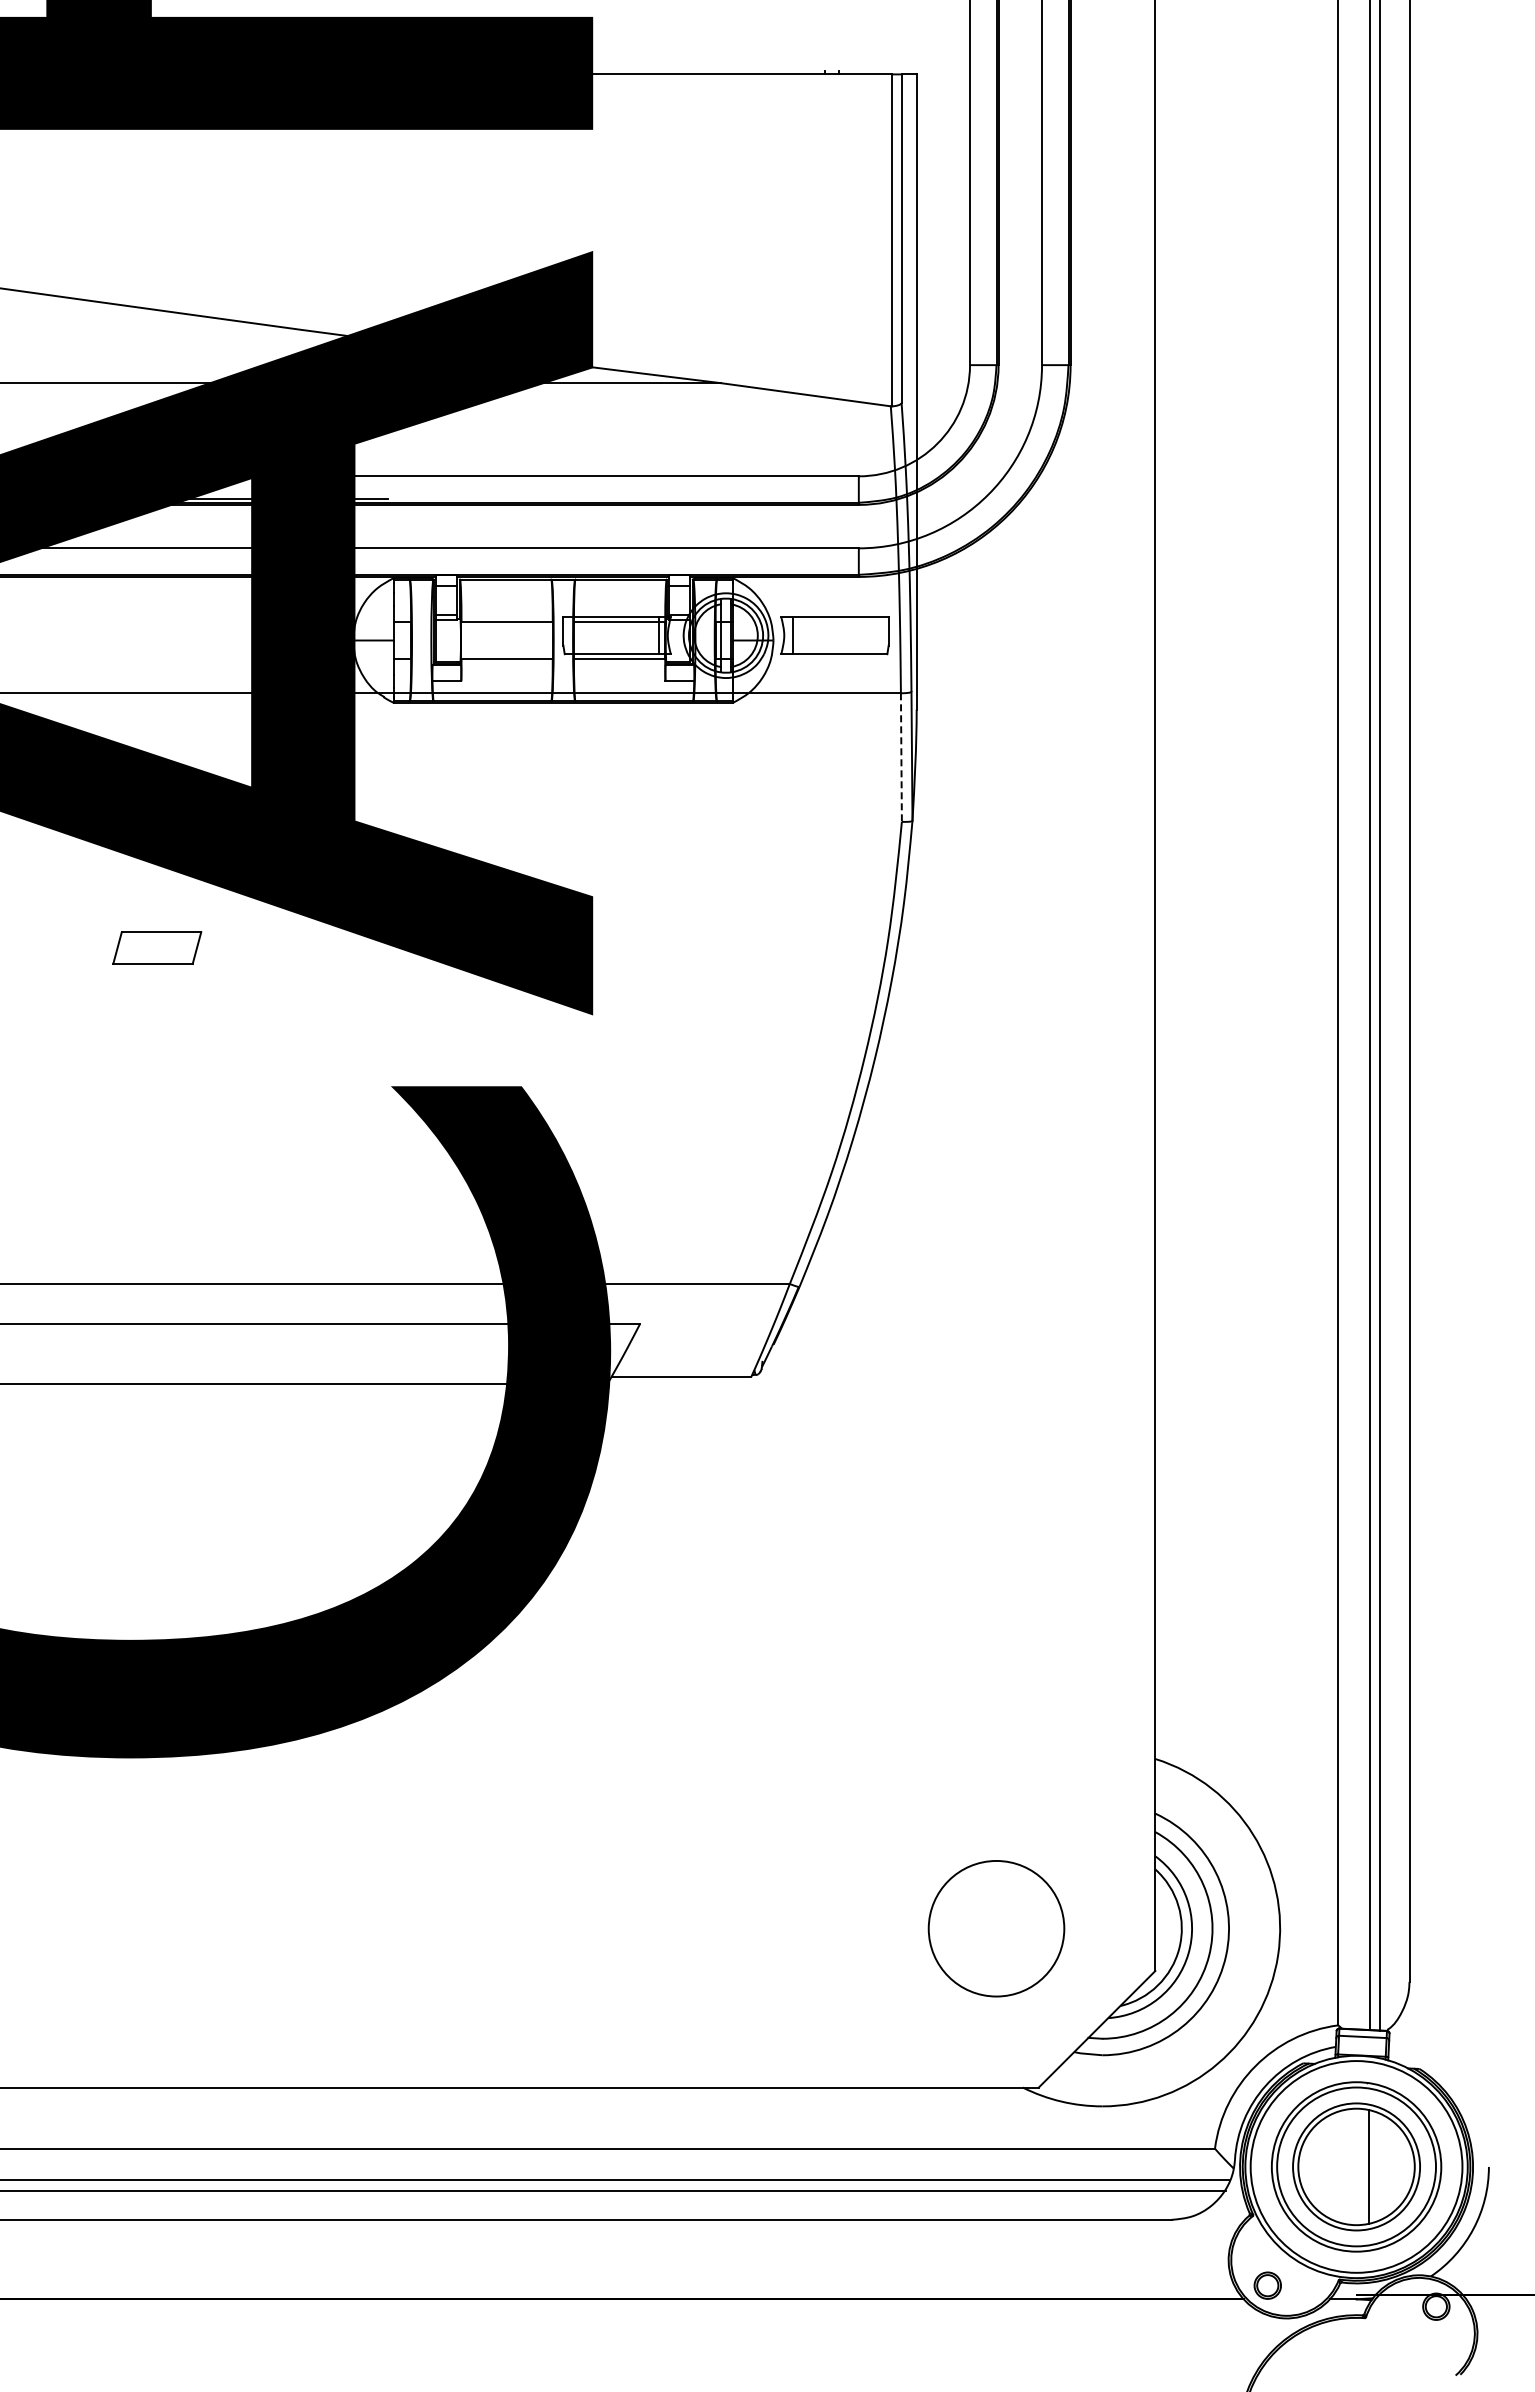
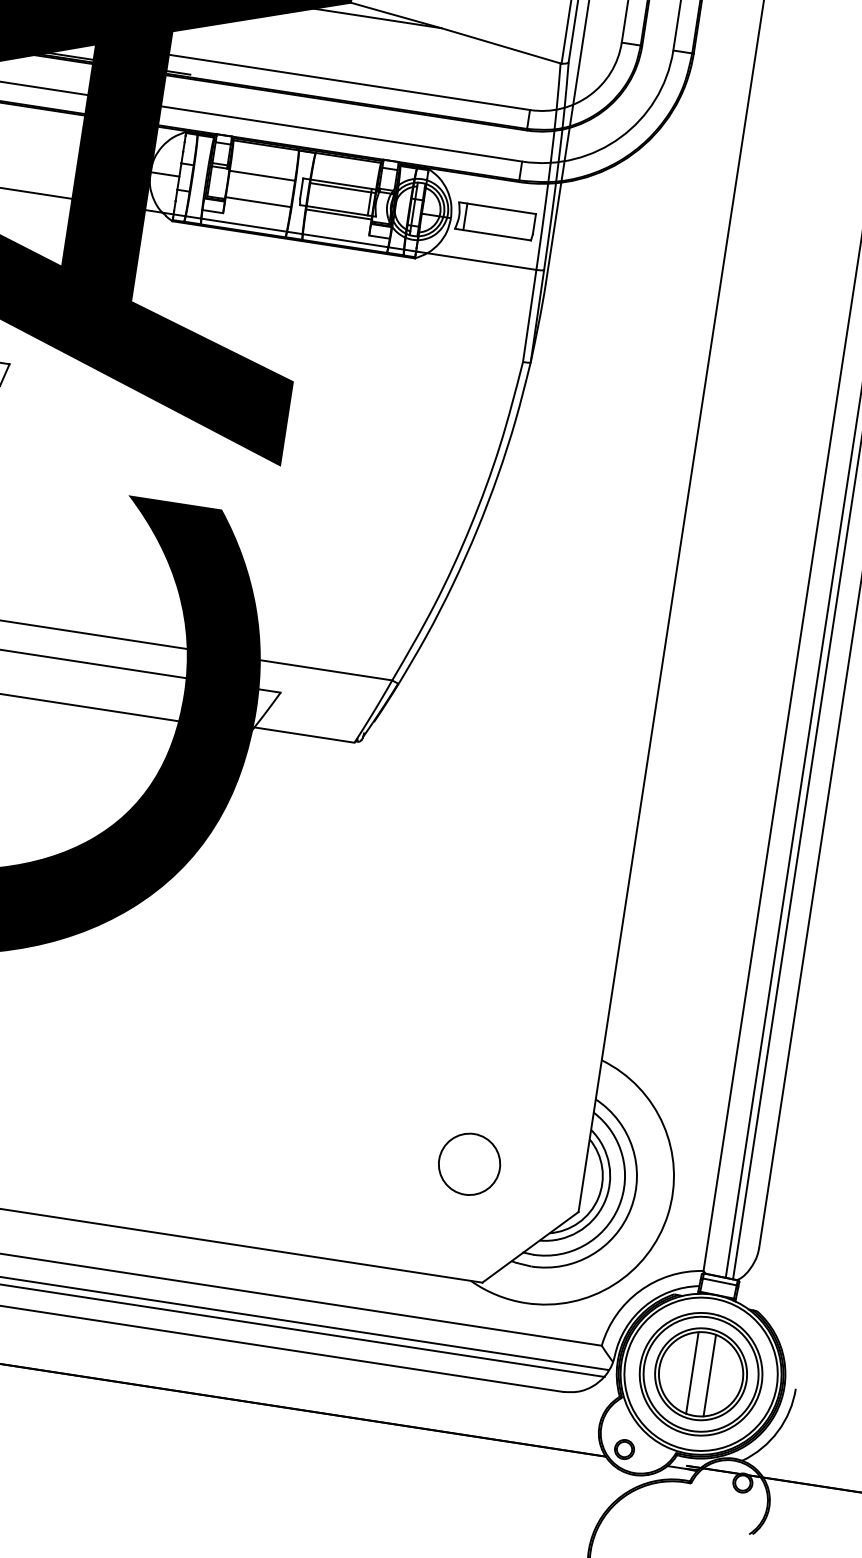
line: (901, 758) -> (529, 316), dashed -> solid
circle: (996, 1928) -> (469, 1164), size x0.62
line: (1344, 2166) -> (692, 1372), added

